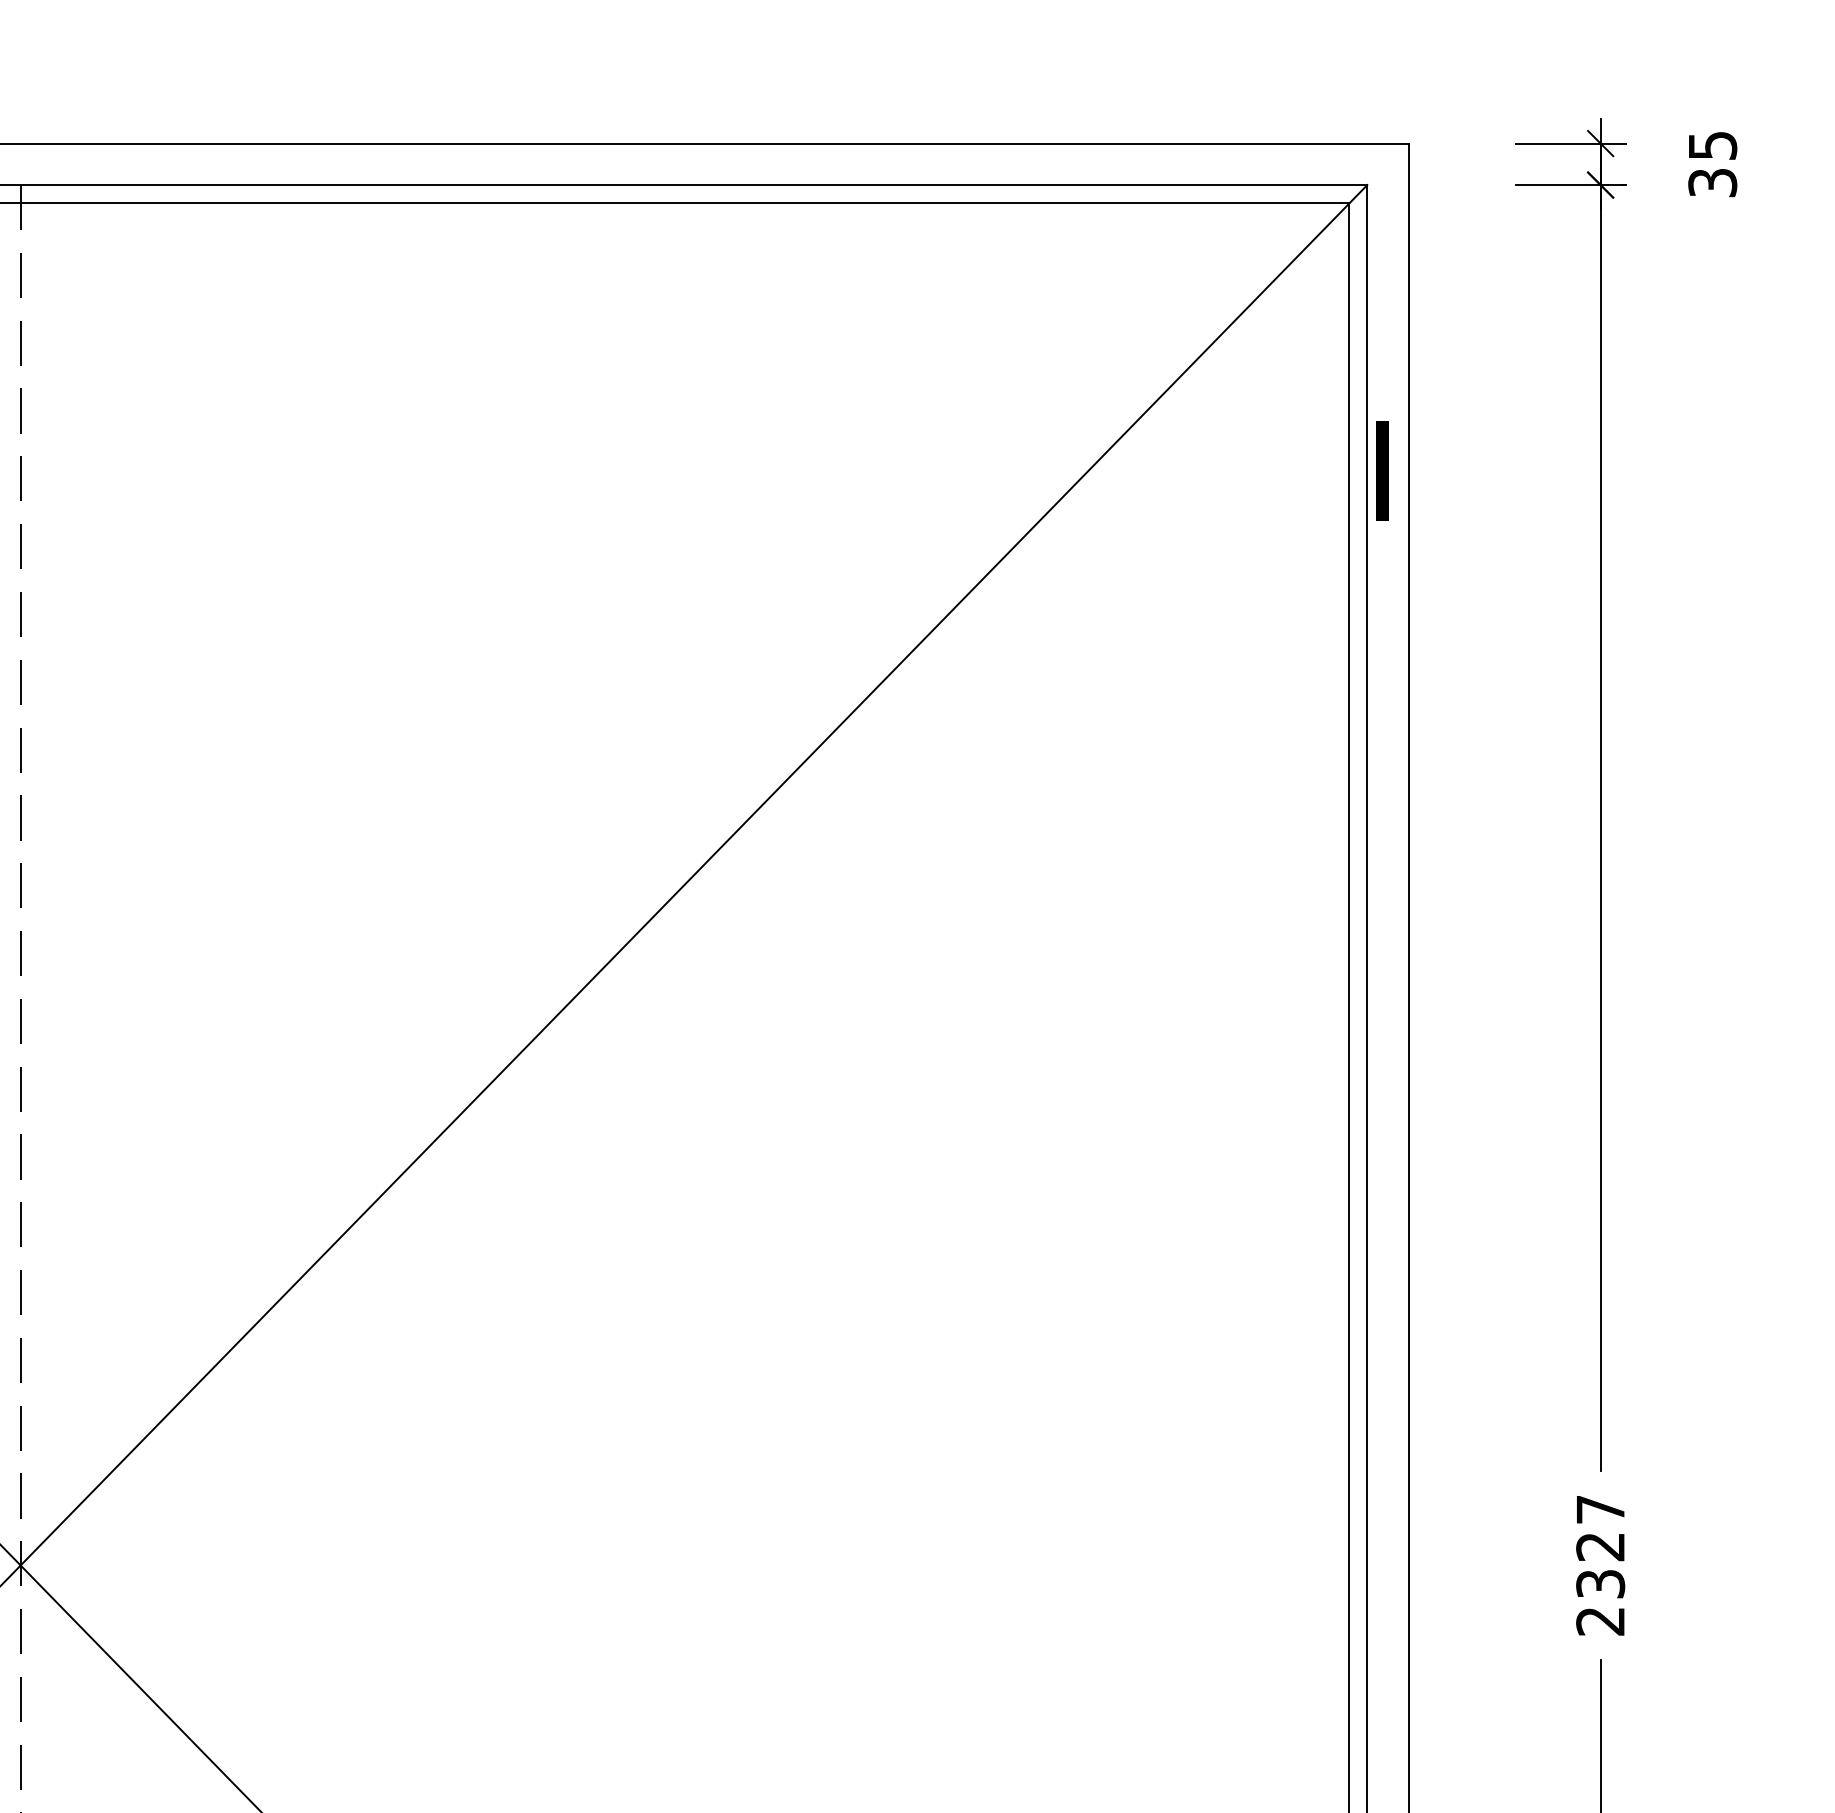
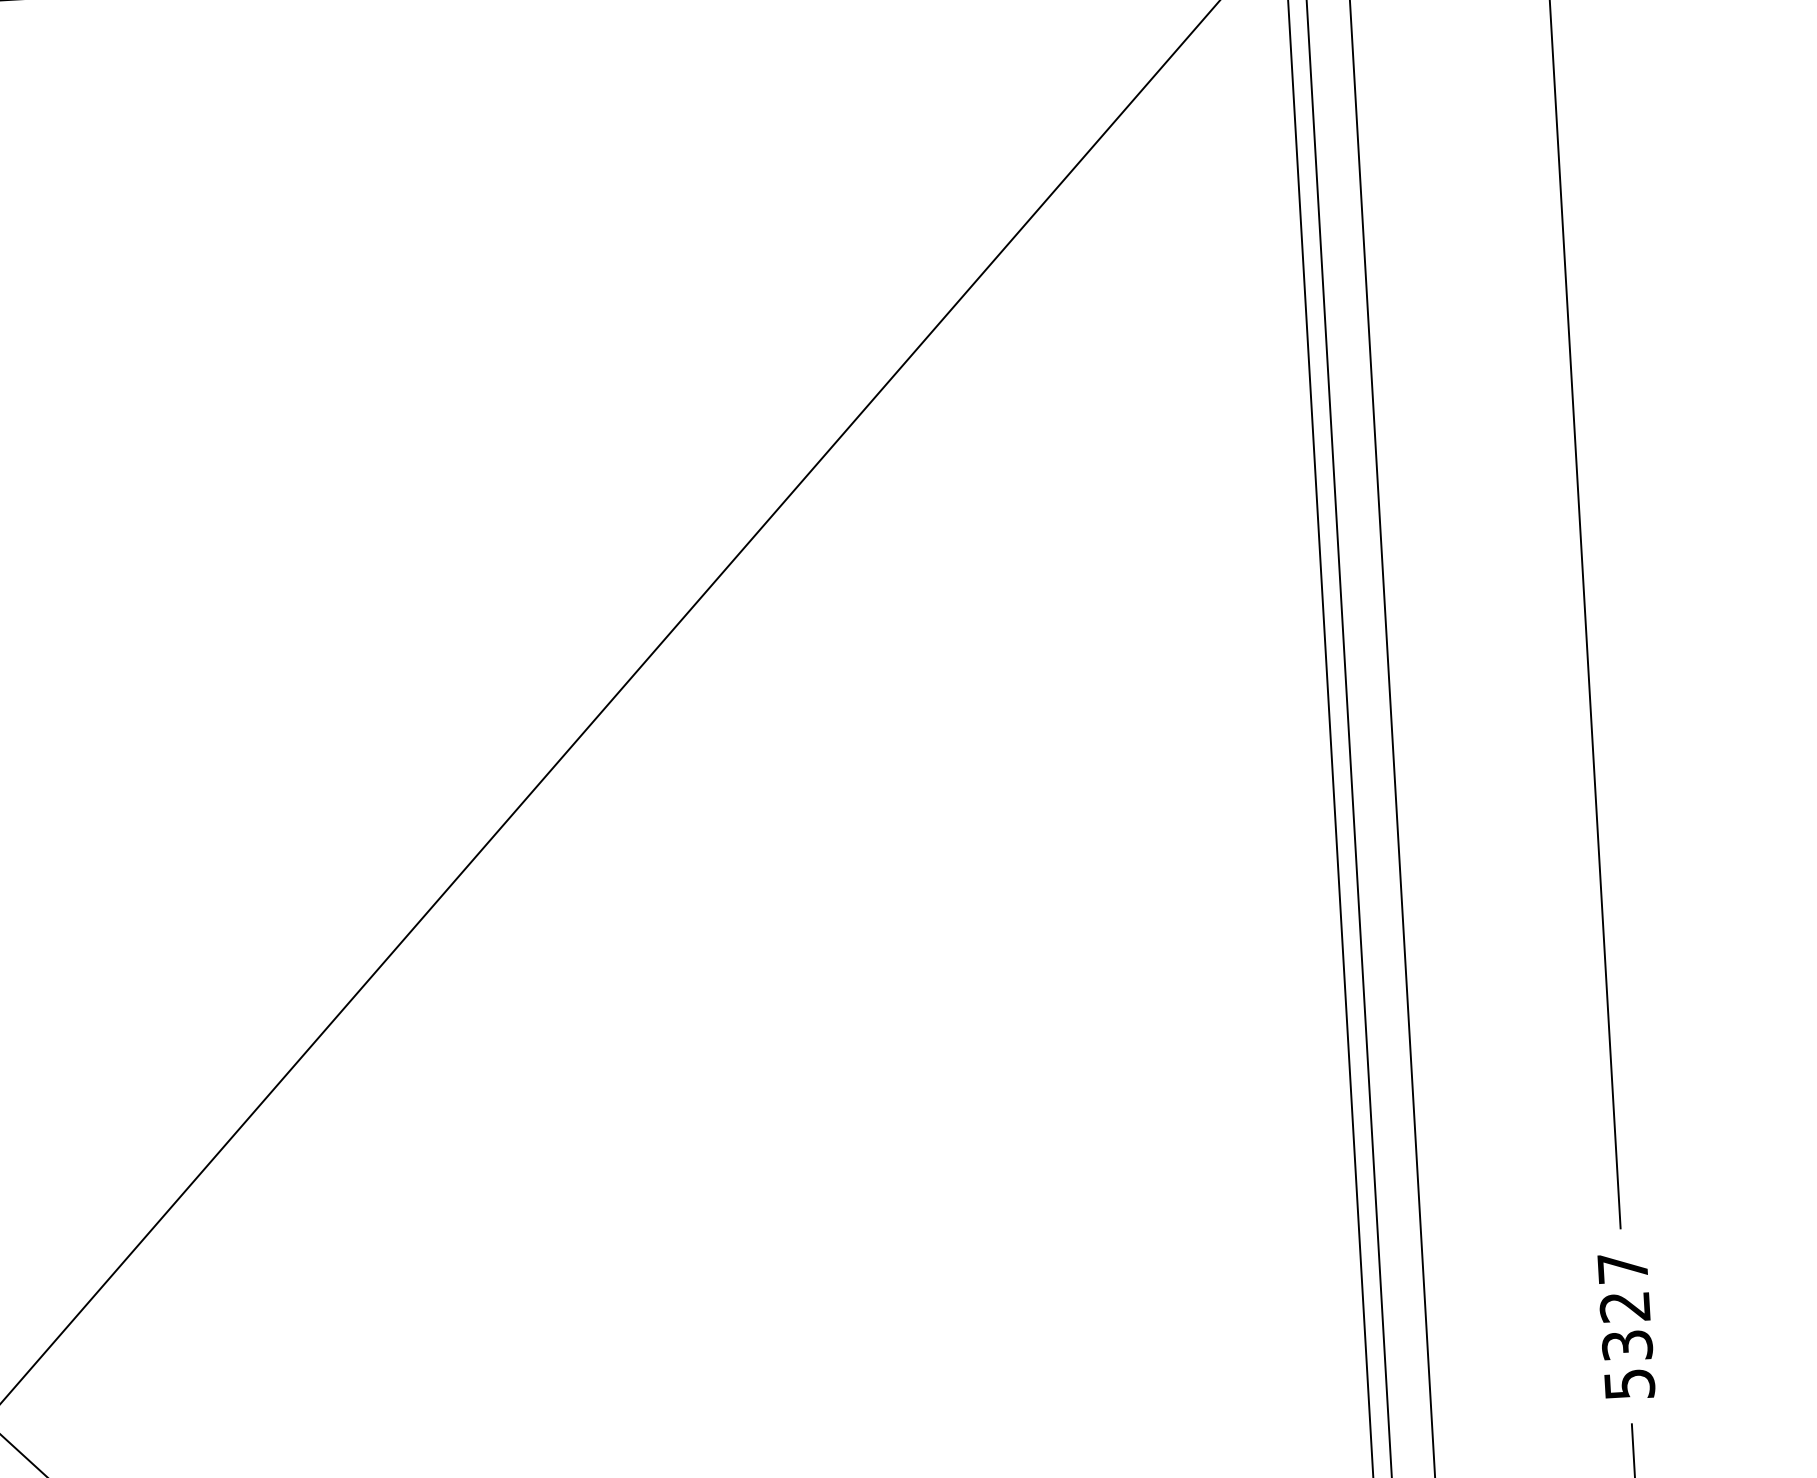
line: (1382, 470) -> (1334, 202), removed
text: (1600, 1621) -> (1629, 1384), 2327 -> 5327

